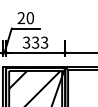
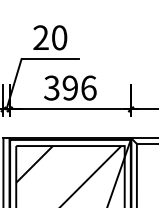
text: (39, 42) -> (78, 87), 333 -> 396

